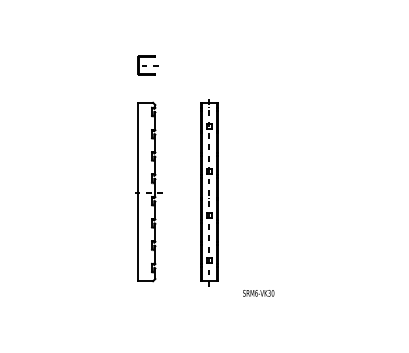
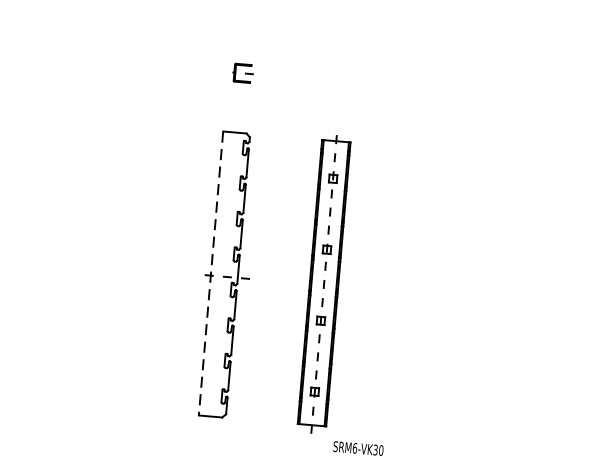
part: (147, 65) -> (242, 73), size x0.6
line: (138, 192) -> (211, 274), solid -> dashed
text: (258, 293) -> (358, 448), moved

